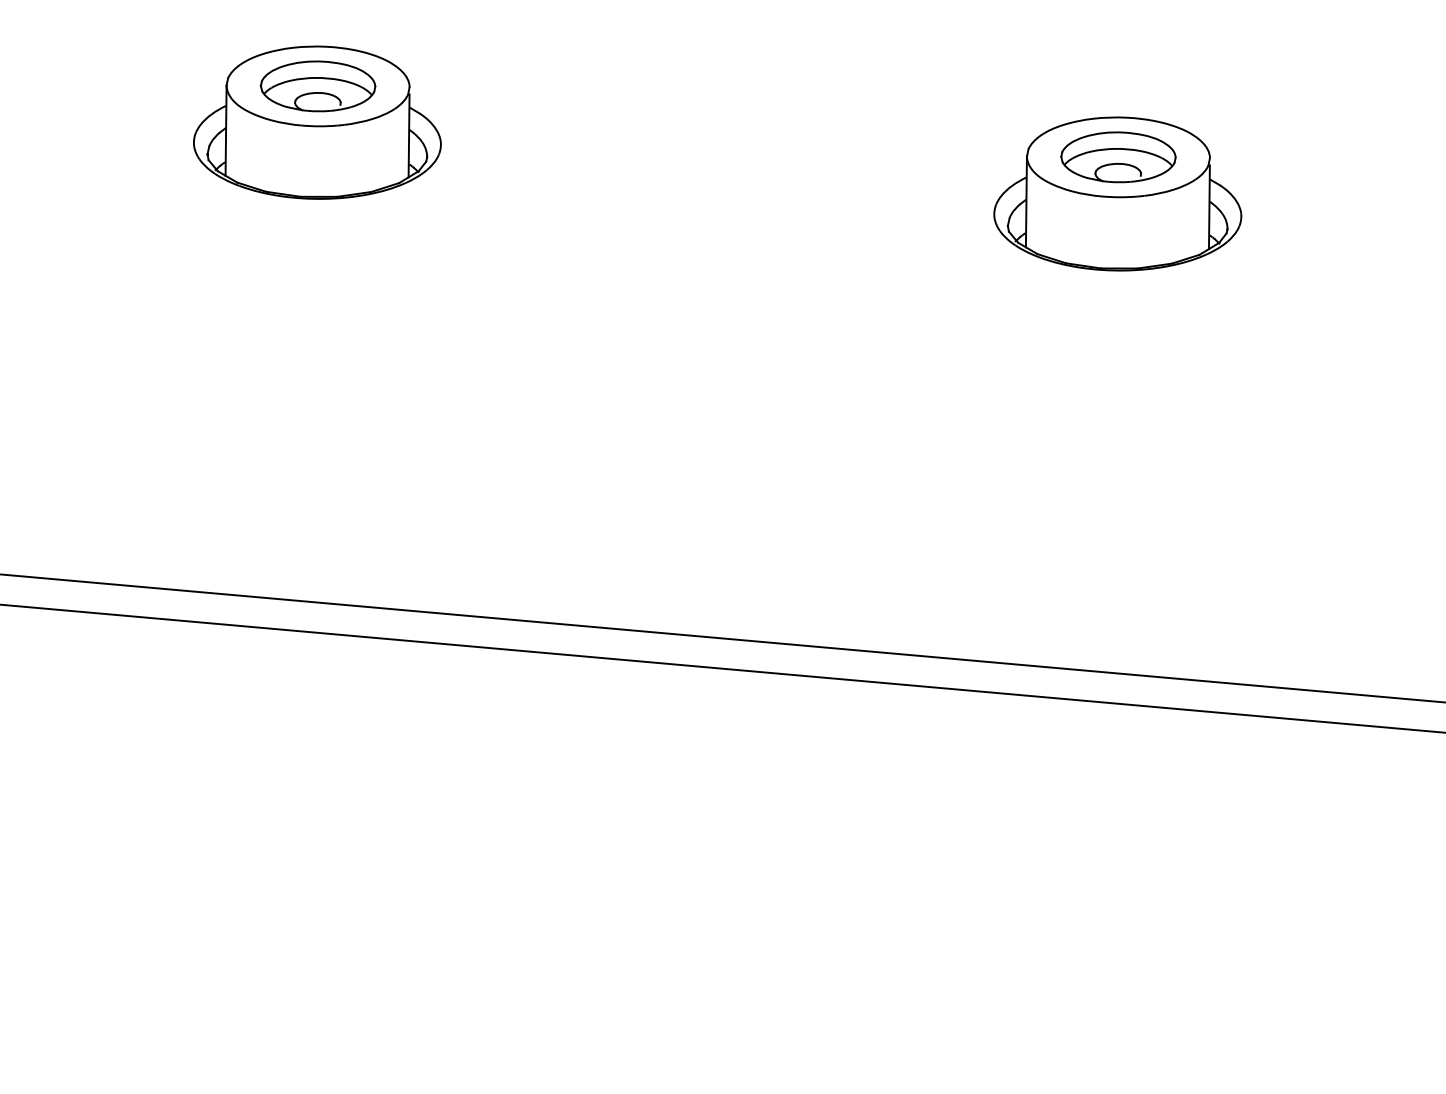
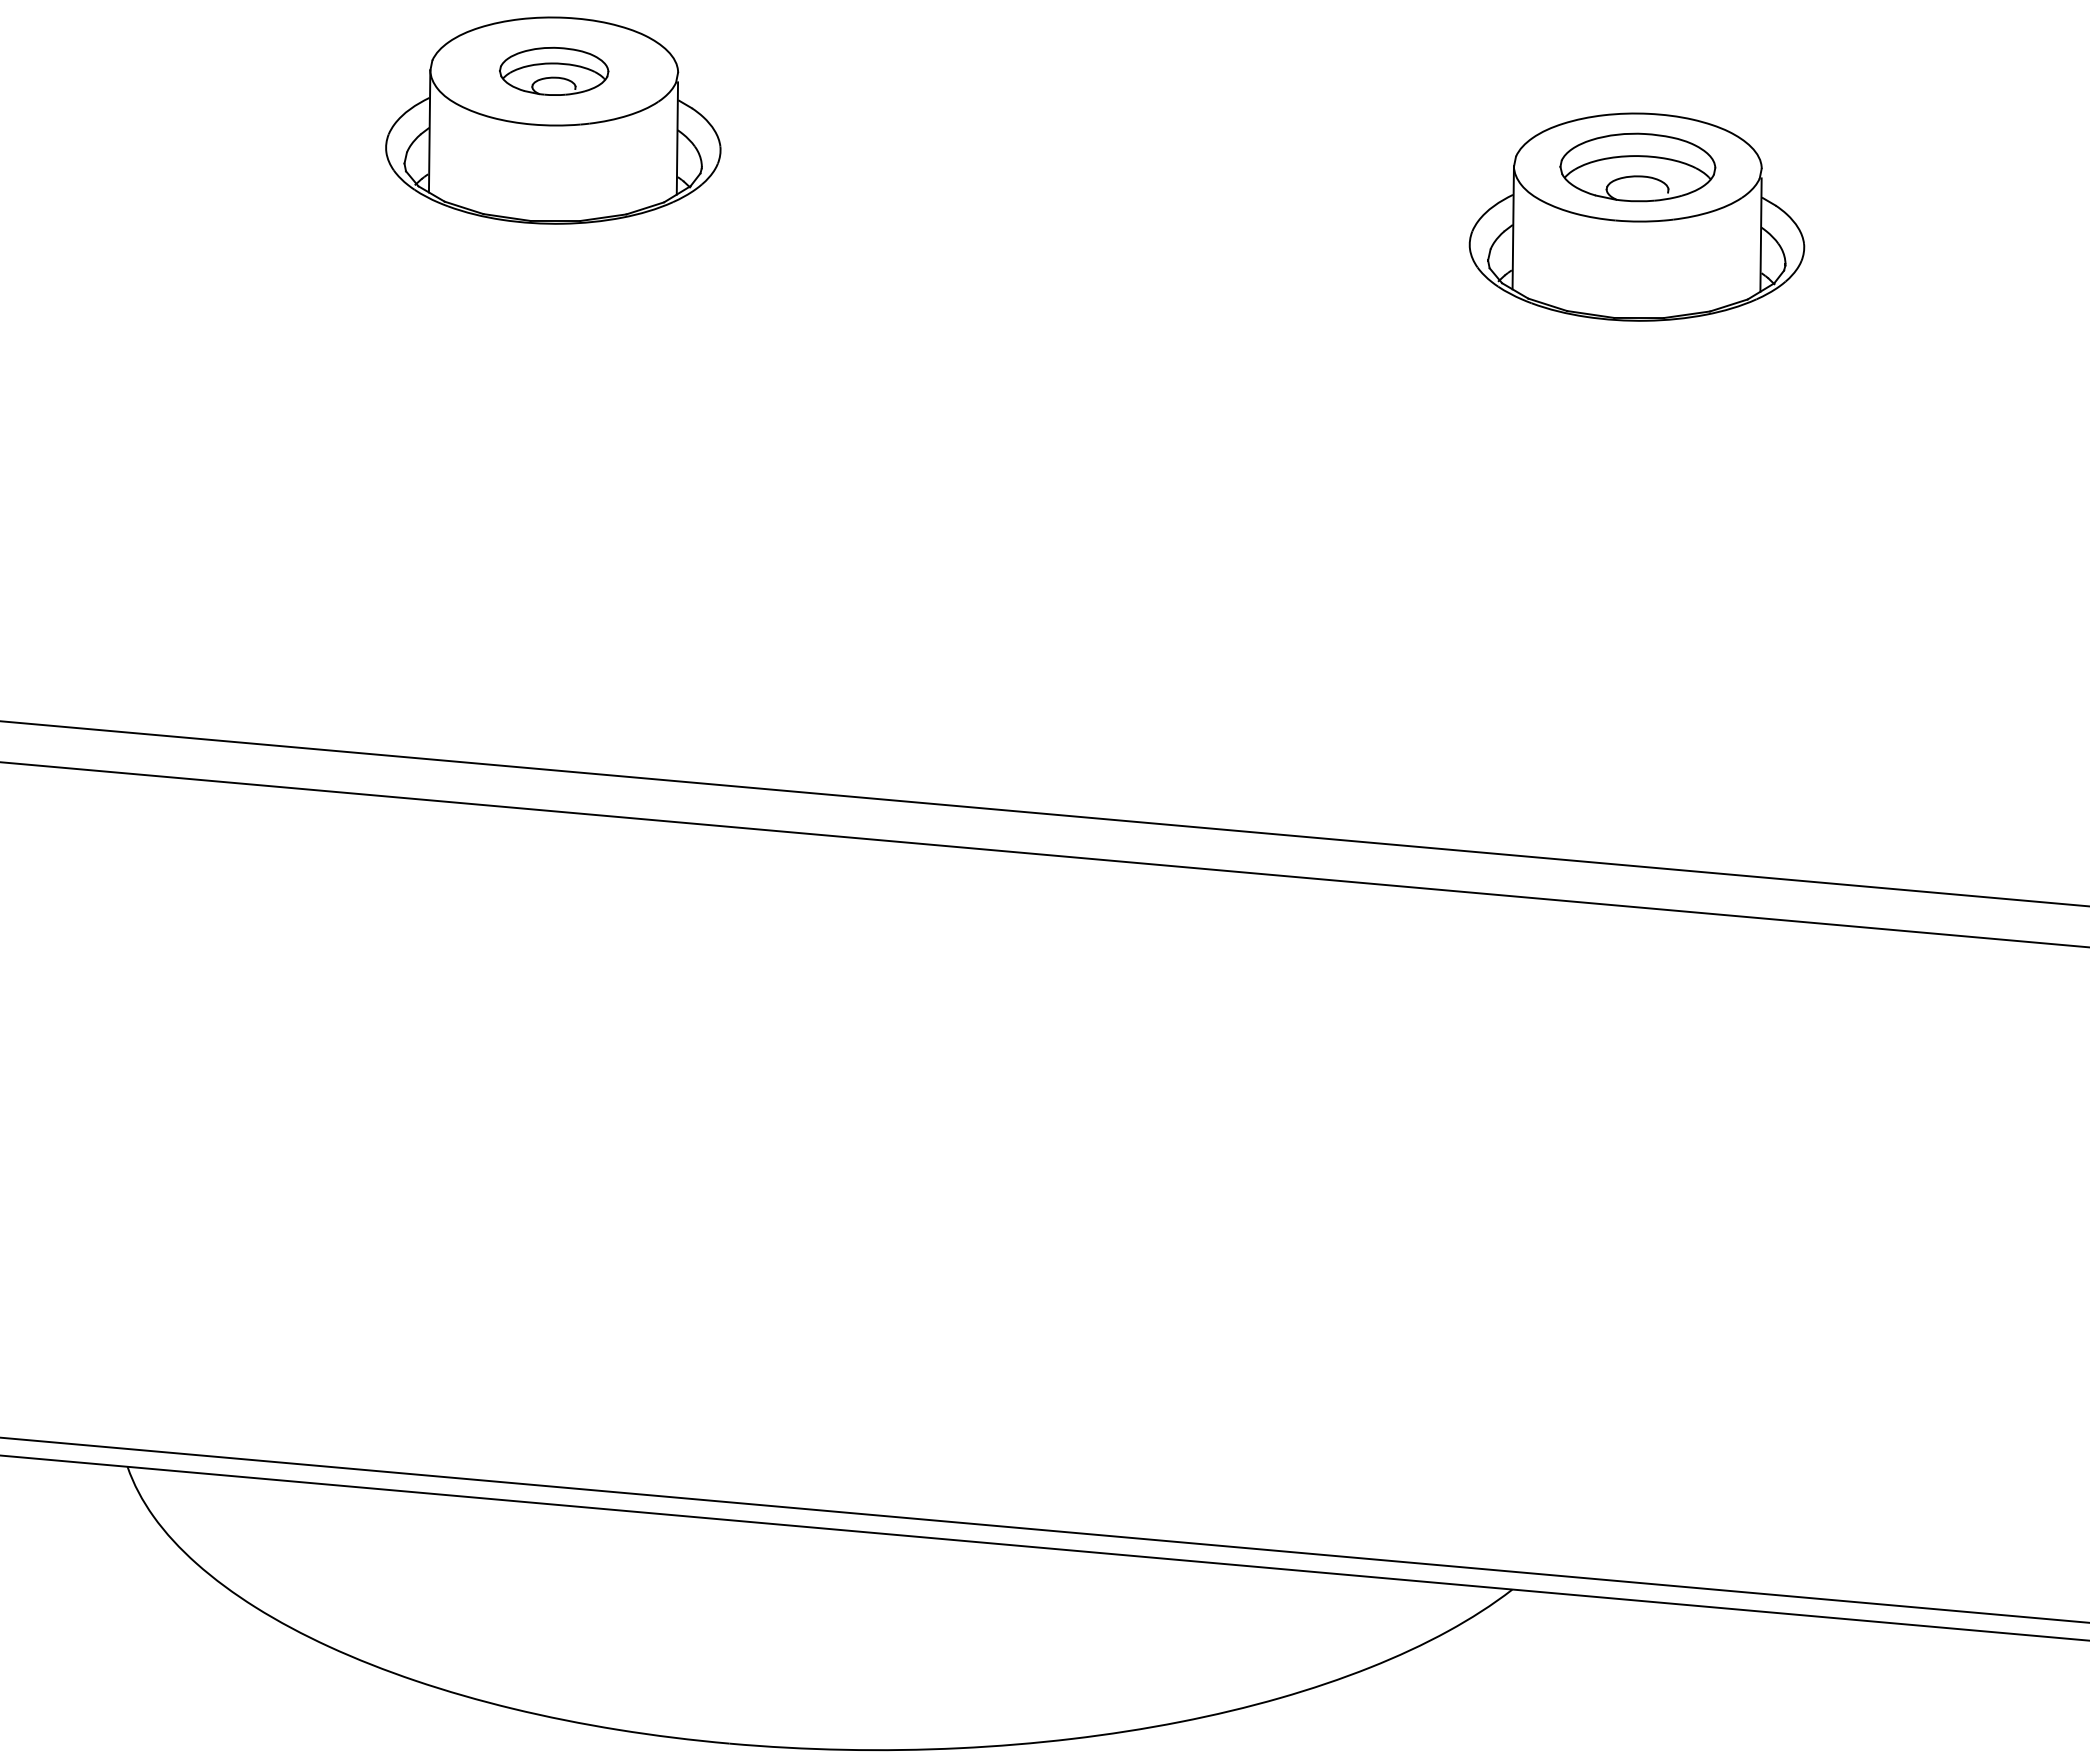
part: (317, 86) -> (553, 71), size x0.7

